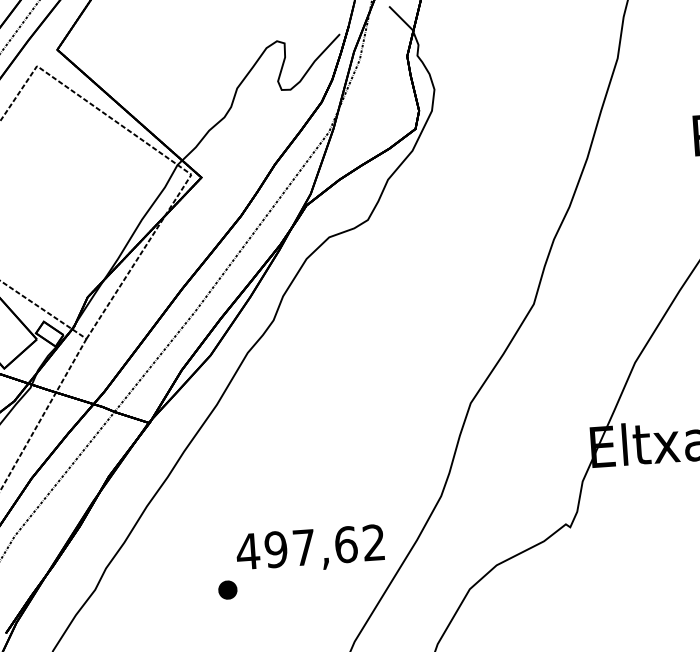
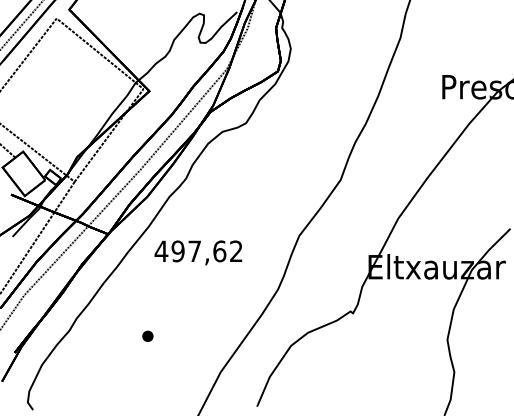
text: (310, 549) -> (198, 252), moved

